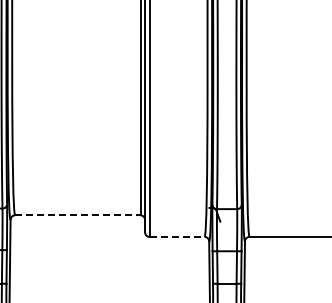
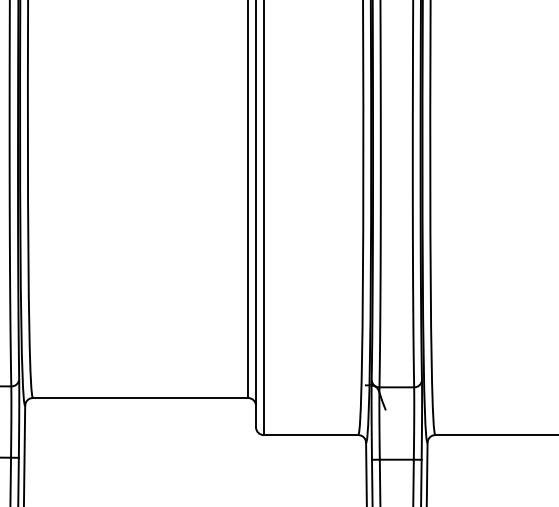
line: (77, 215) -> (140, 398), dashed -> solid
line: (177, 236) -> (311, 434), dashed -> solid

